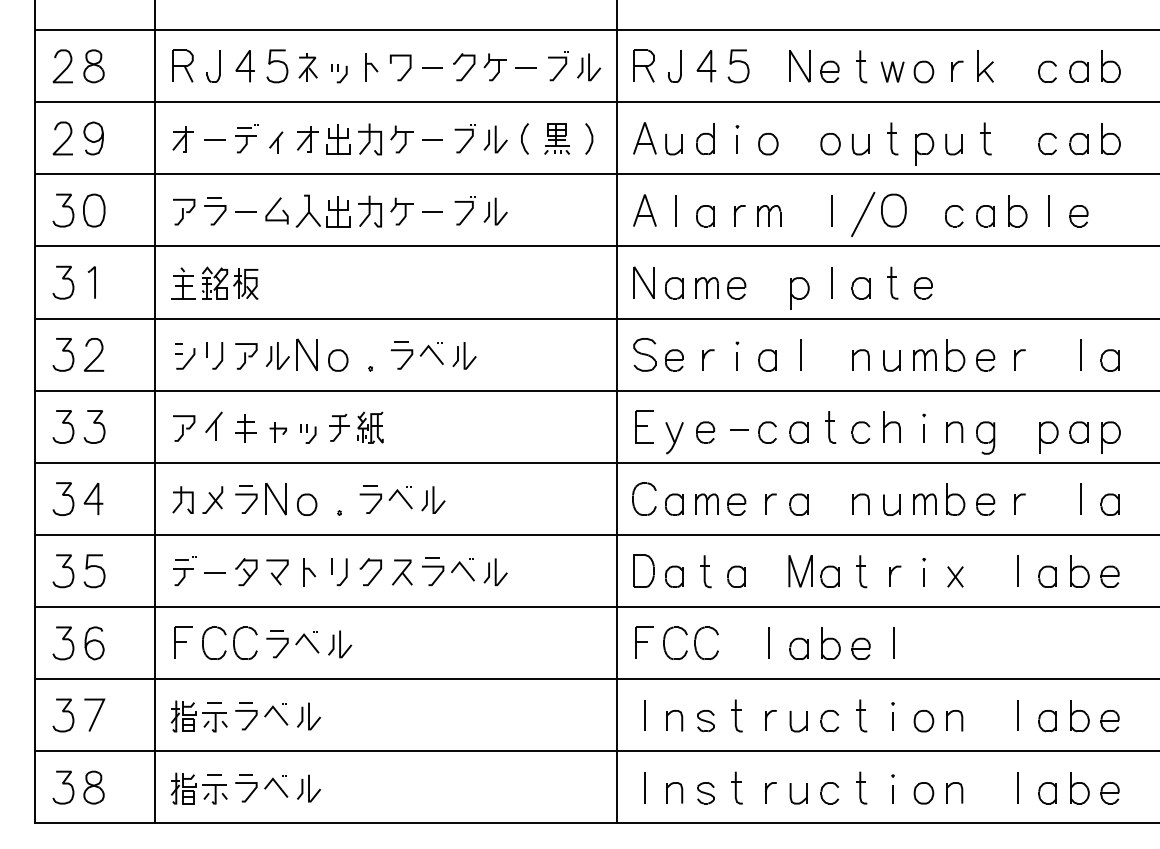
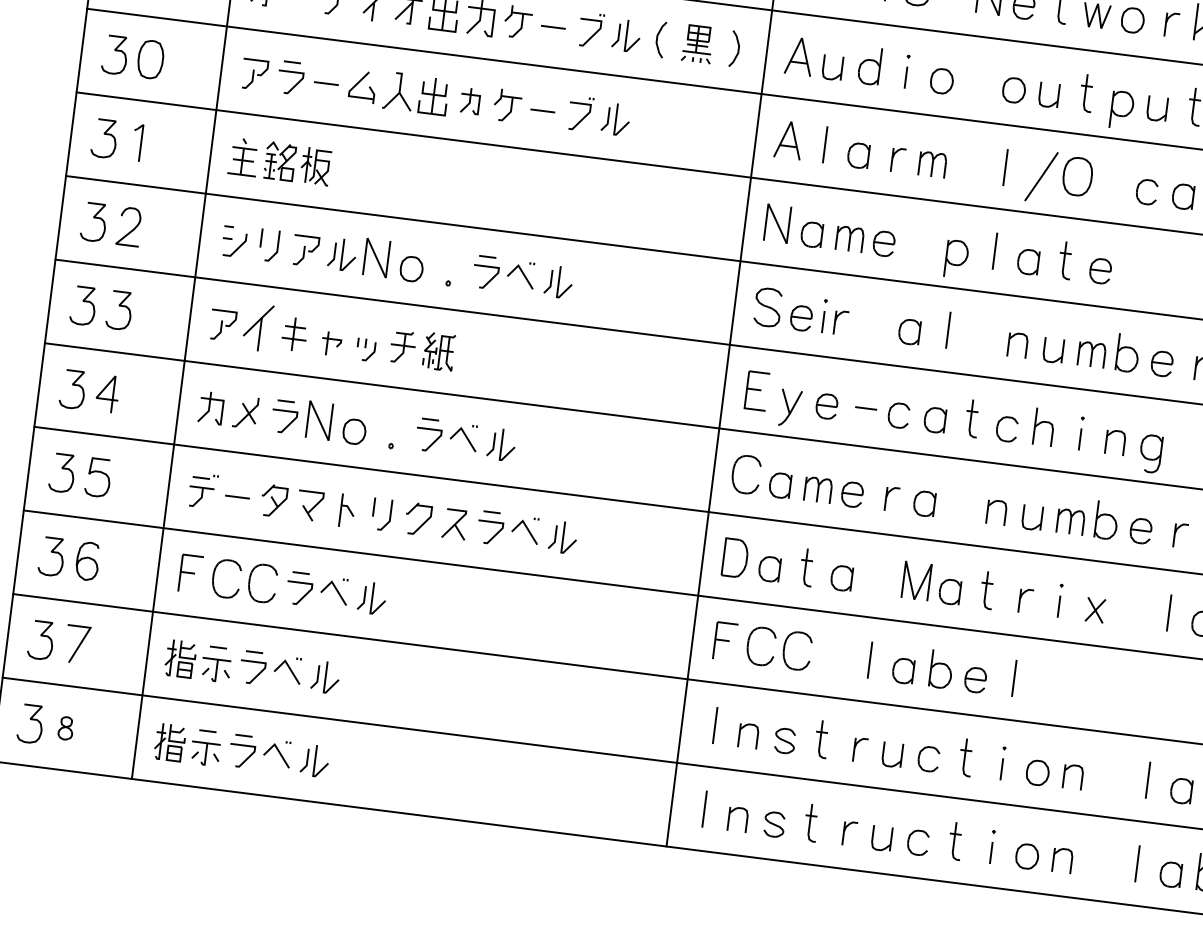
part: (369, 211) -> (469, 100), size x0.7
part: (737, 355) -> (824, 315), moved
part: (213, 425) -> (257, 326), size x1.4
part: (93, 787) -> (65, 728), size x0.6

